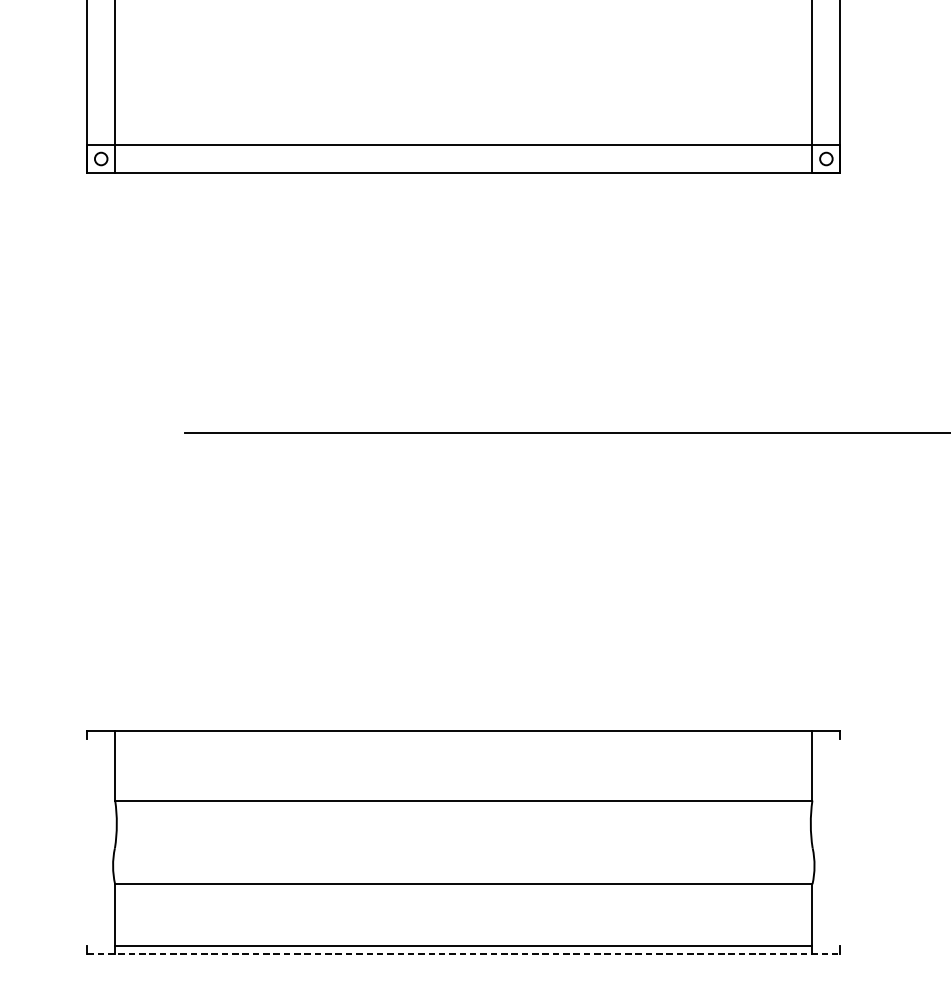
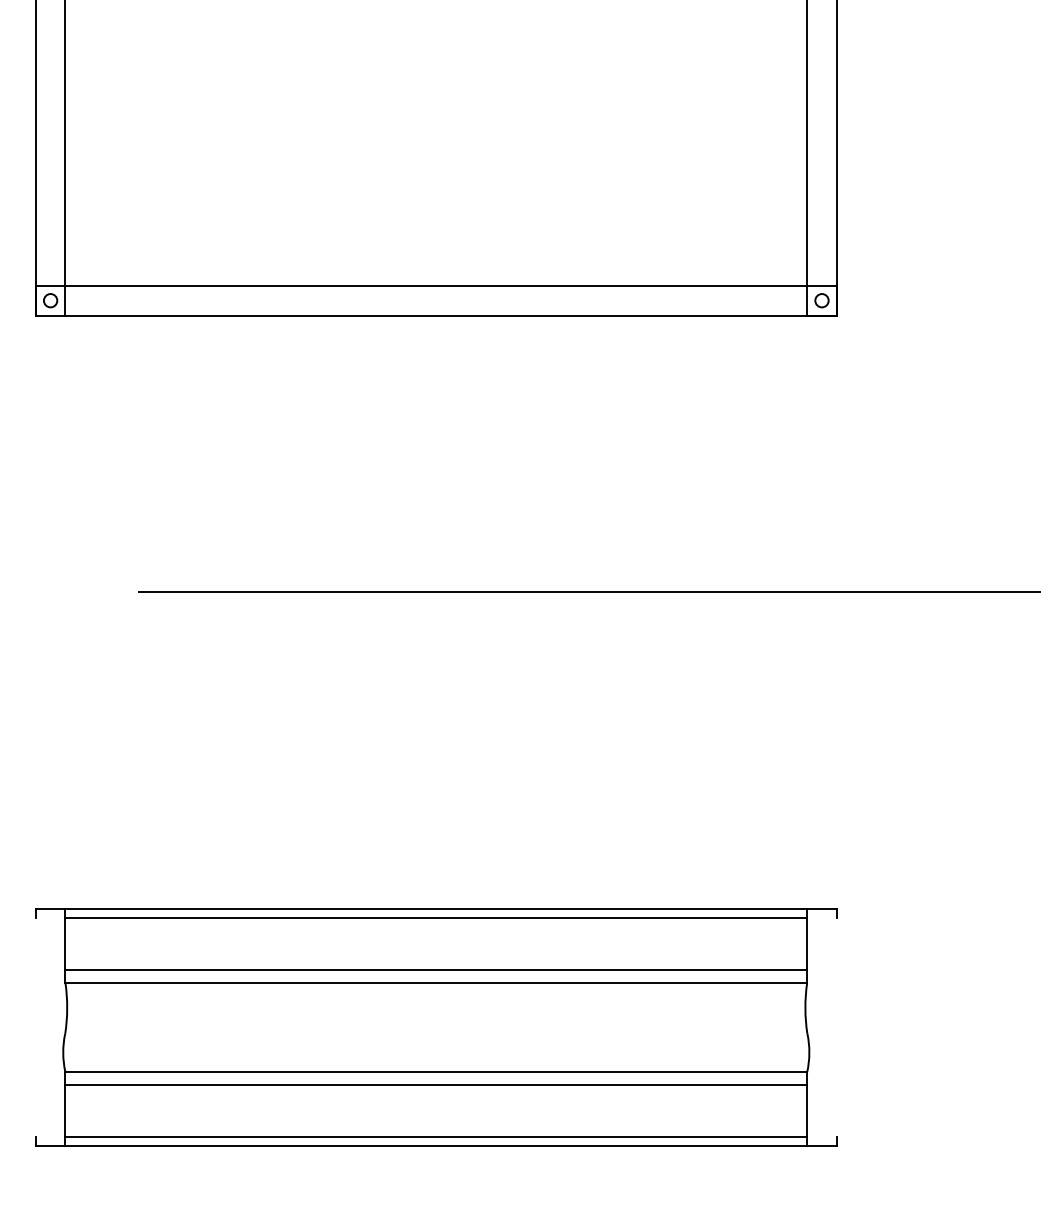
line: (463, 738) -> (436, 917), added
line: (463, 787) -> (436, 969), added
line: (463, 896) -> (436, 1085), added
line: (463, 954) -> (436, 1146), dashed -> solid

